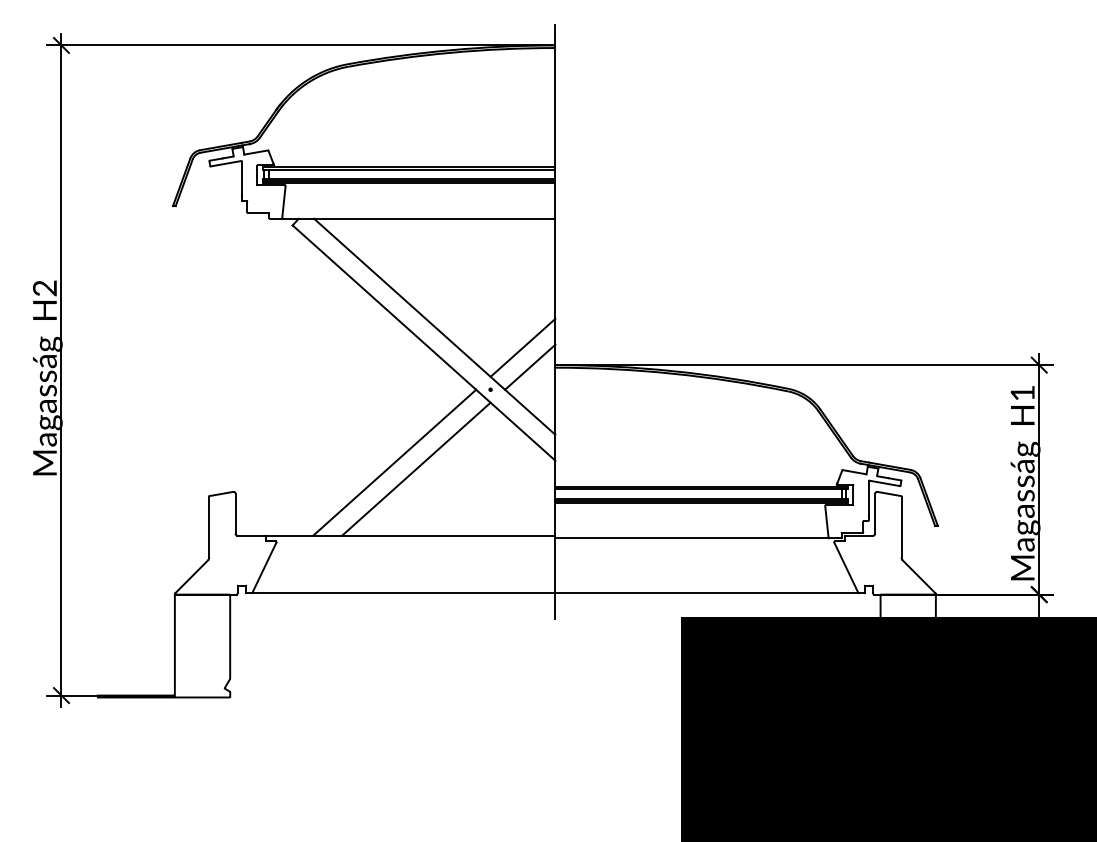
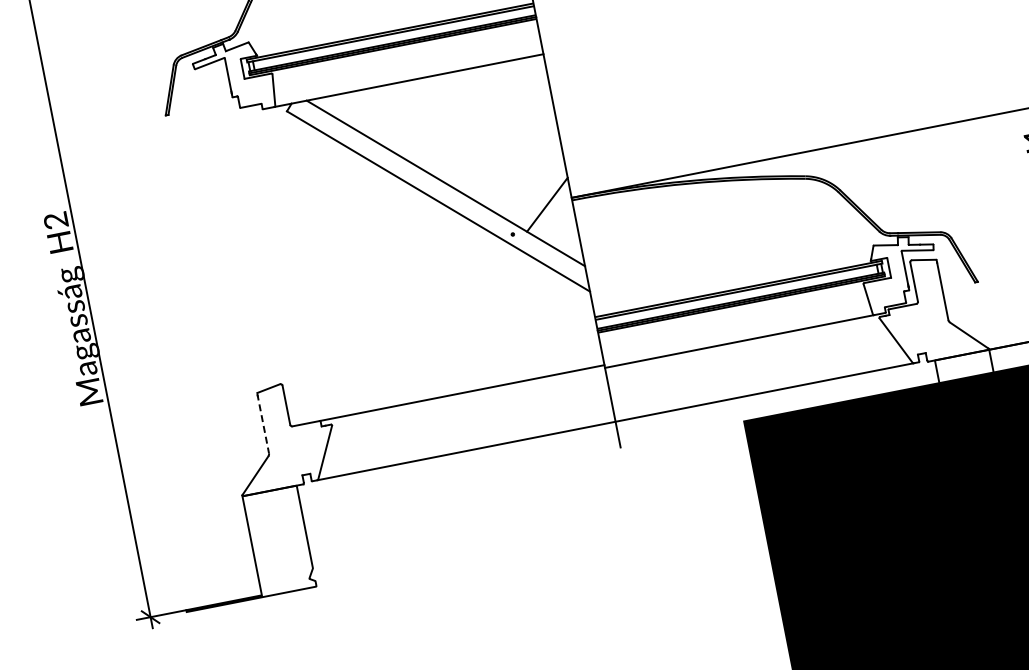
line: (522, 347) -> (536, 186), removed
line: (394, 462) -> (432, 324), removed
line: (416, 468) -> (455, 326), removed
line: (209, 527) -> (263, 423), solid -> dashed

